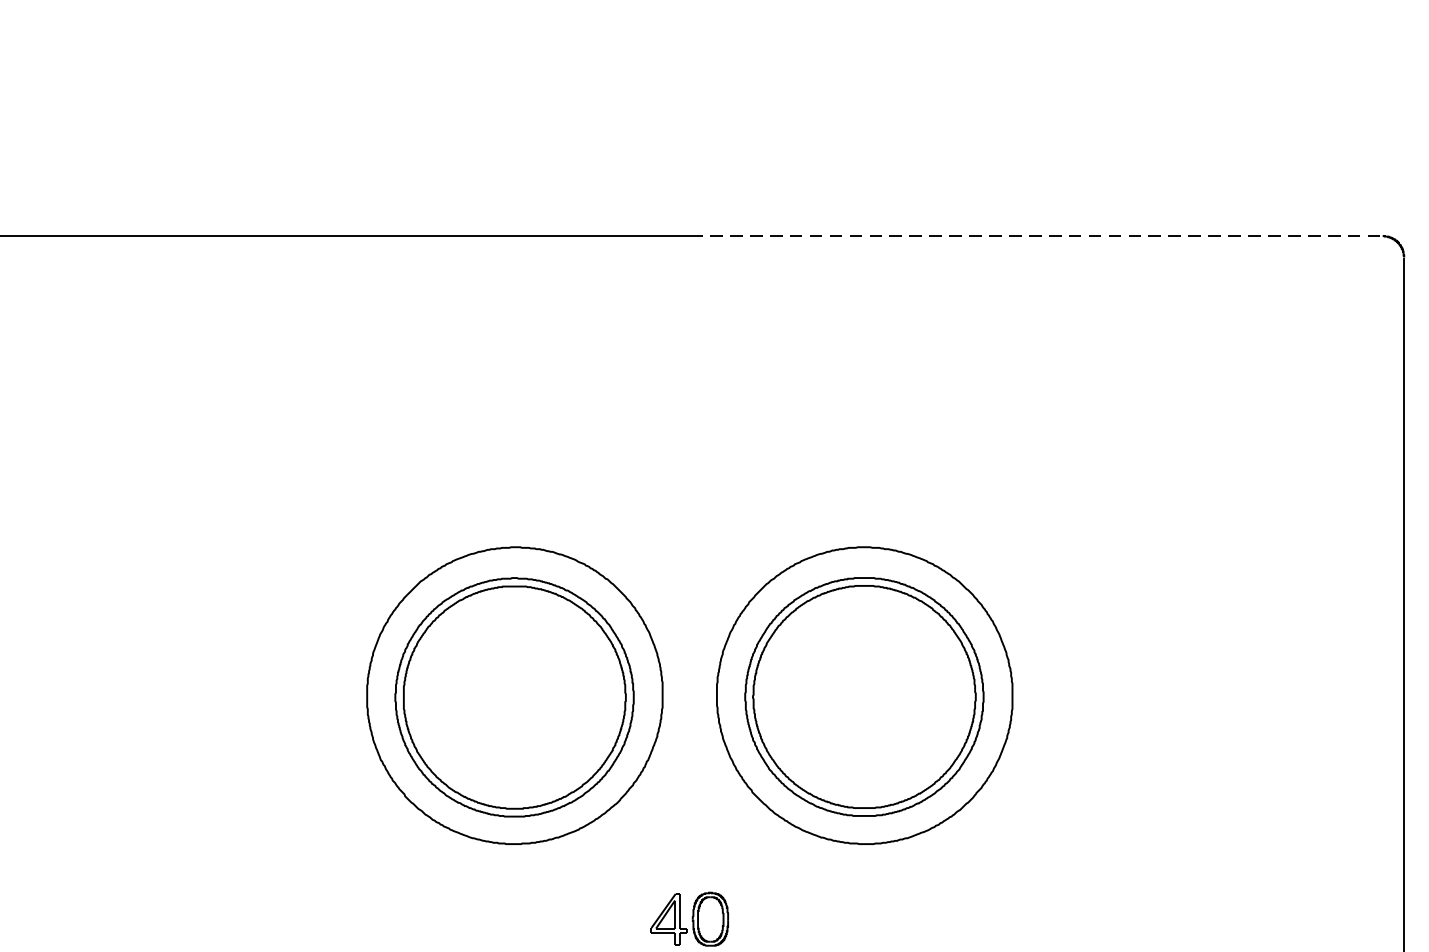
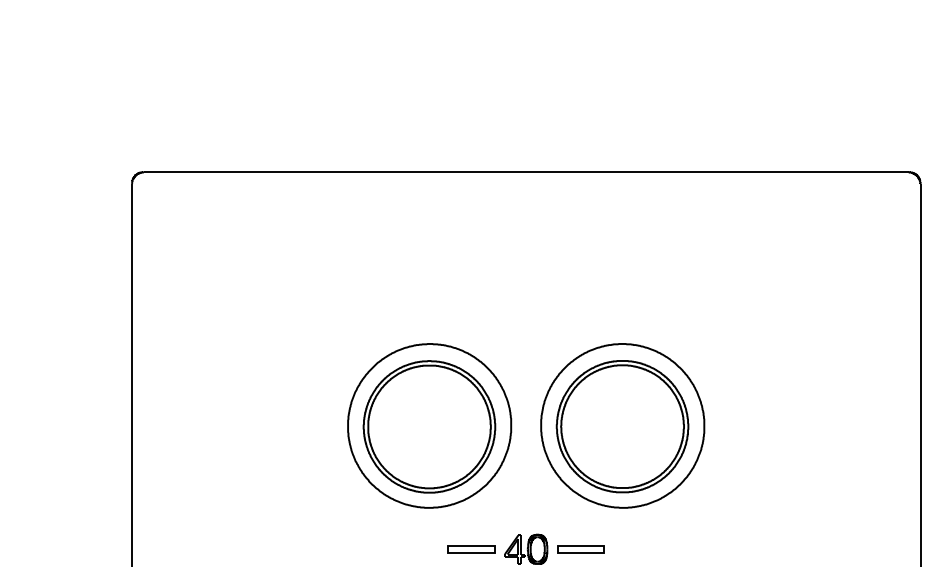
line: (1038, 236) -> (718, 172), dashed -> solid
part: (590, 919) -> (471, 549), added
part: (788, 919) -> (580, 549), added

